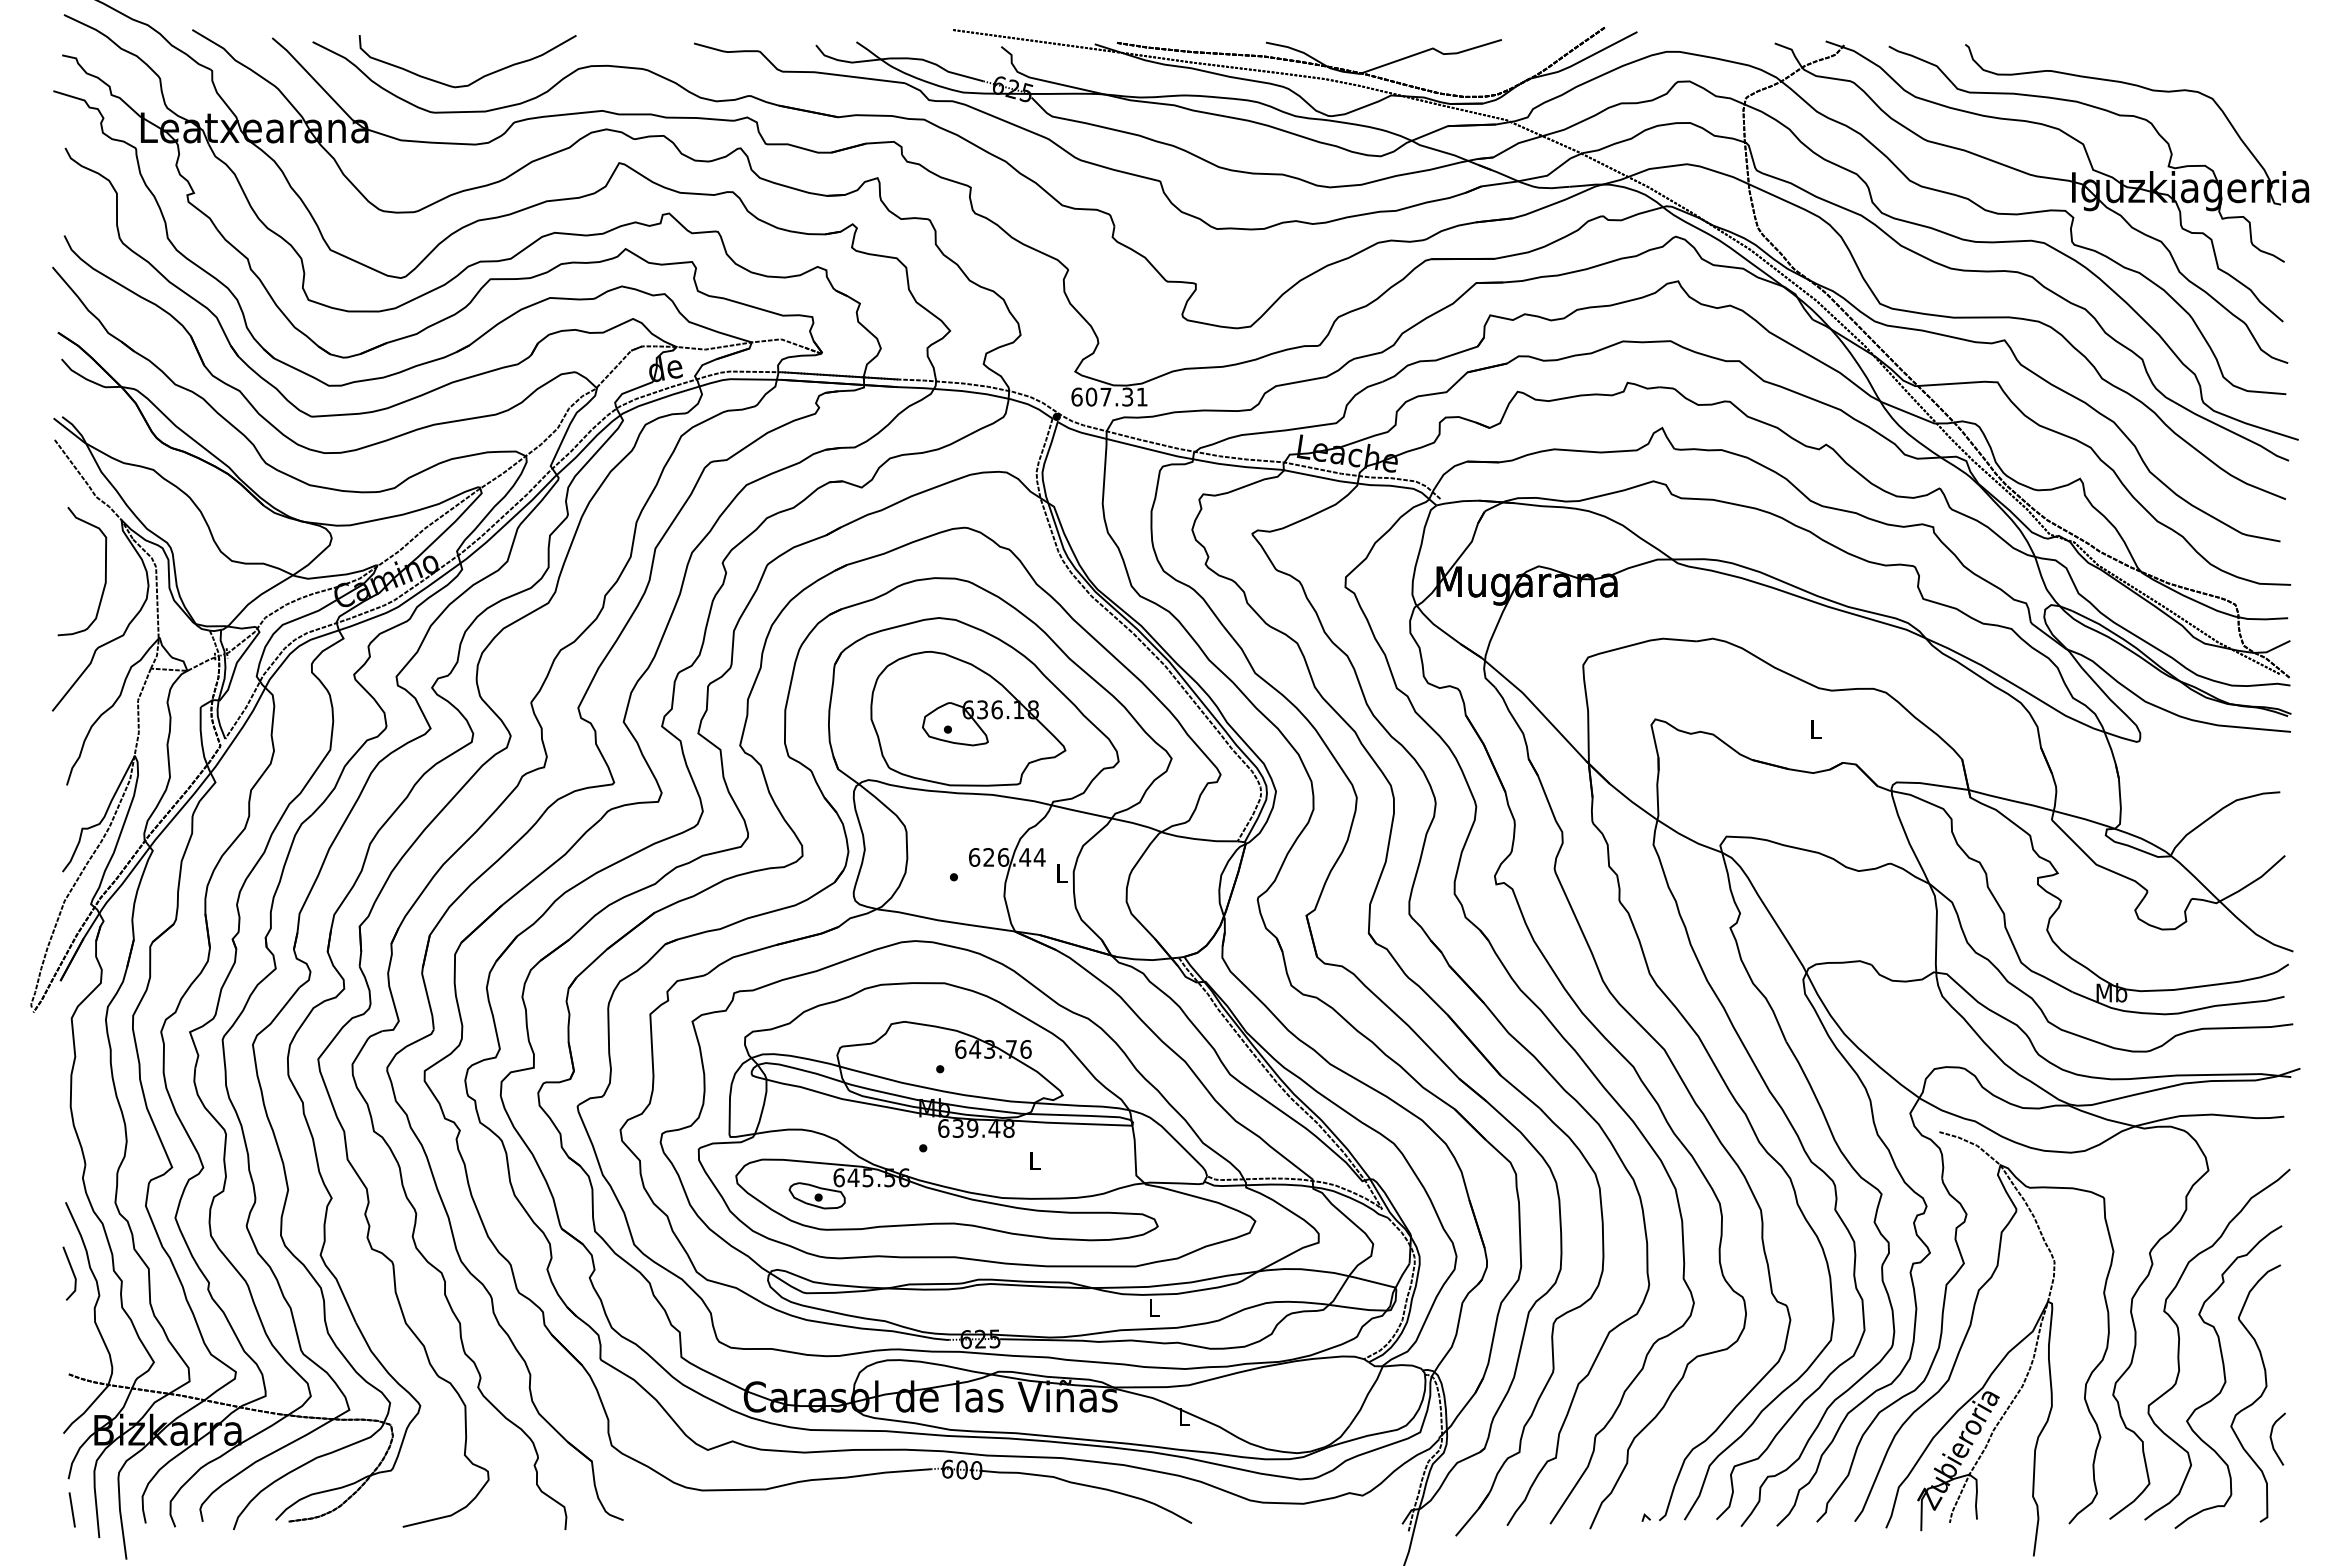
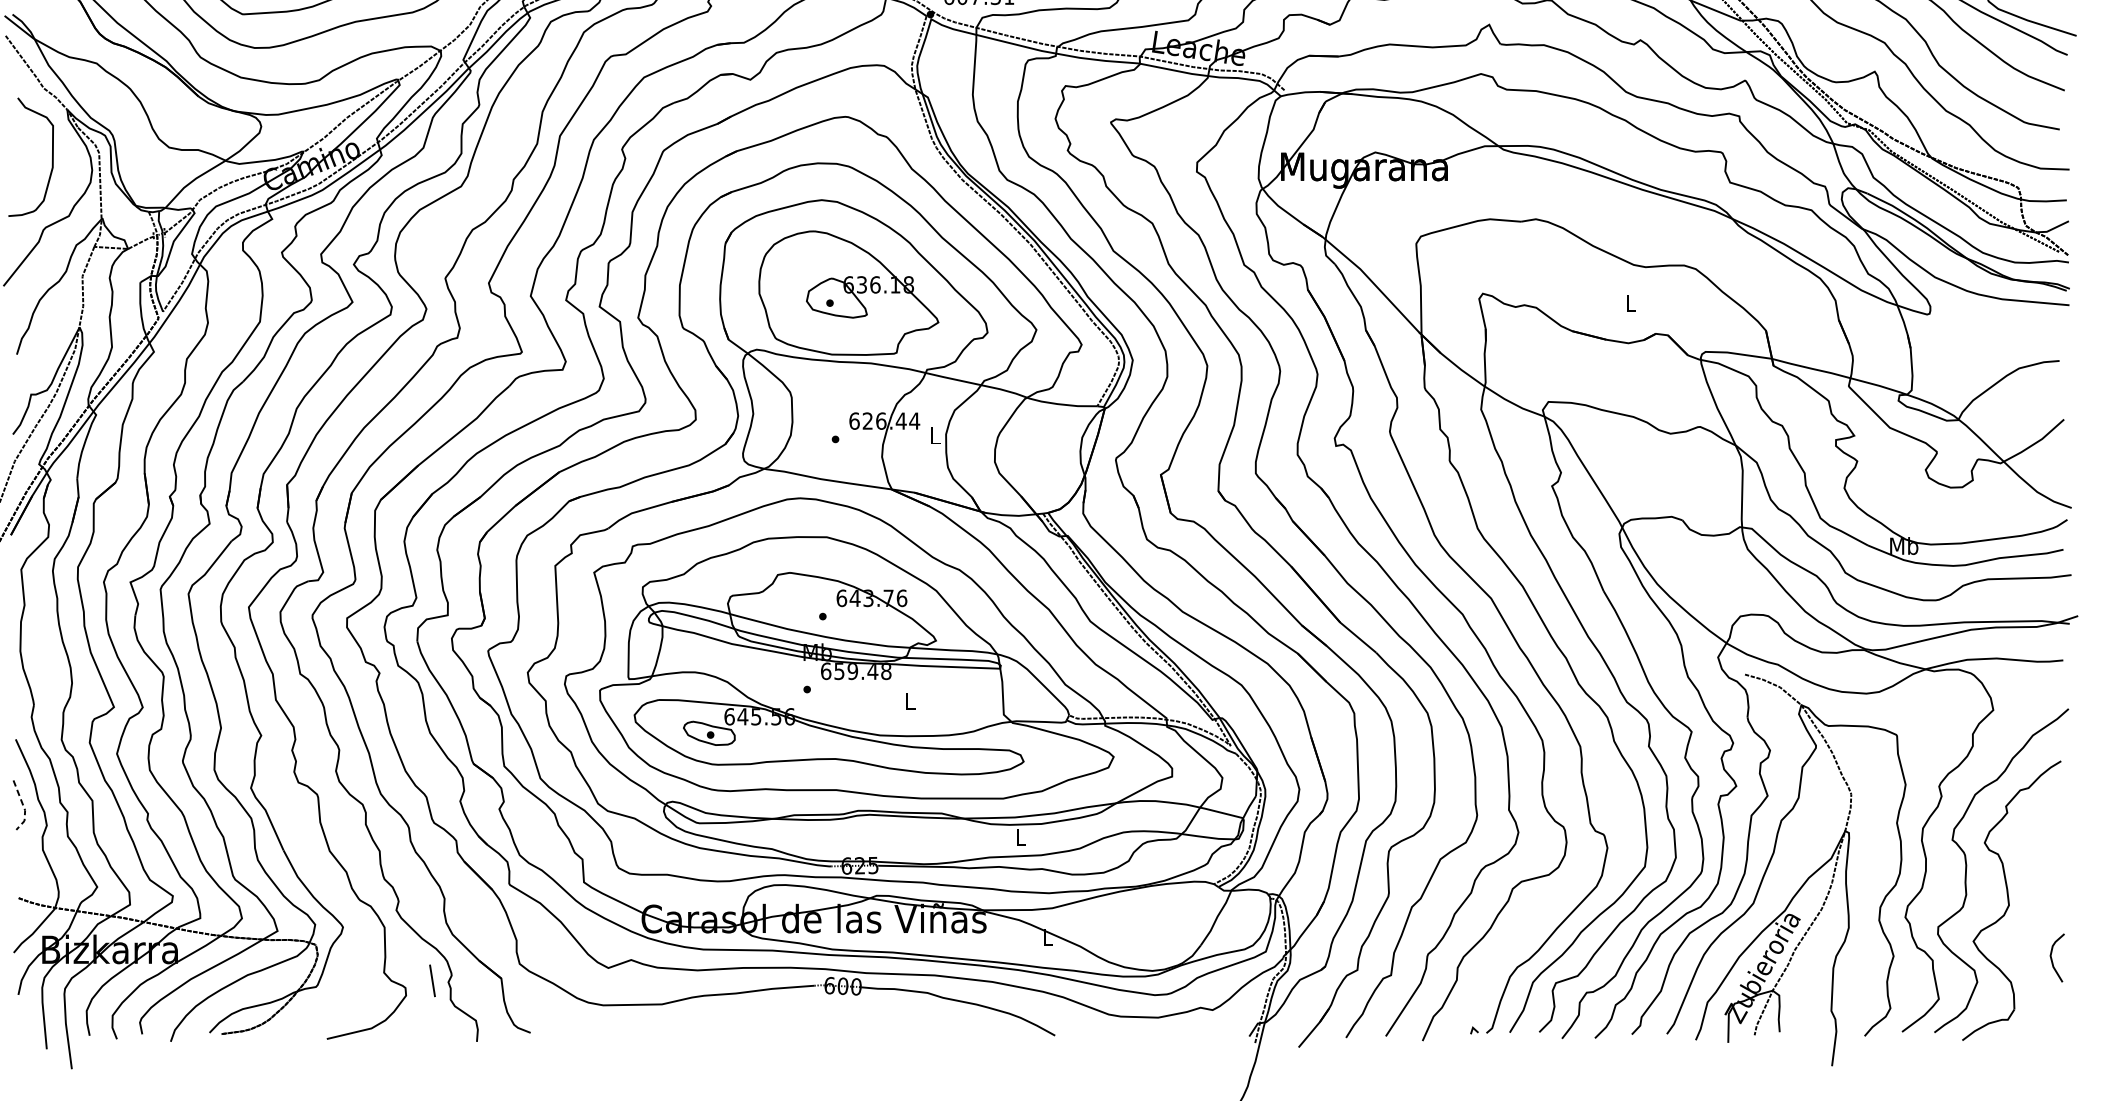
text: (958, 1128) -> (839, 671), 639.48 -> 659.48
line: (74, 1276) -> (23, 807), solid -> dashed
curve: (2259, 1396) -> (2040, 918), removed
line: (71, 1509) -> (431, 980), moved

